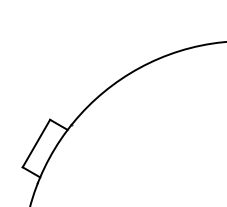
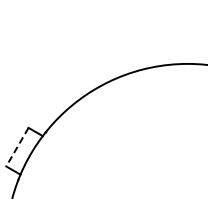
line: (36, 143) -> (17, 147), solid -> dashed

